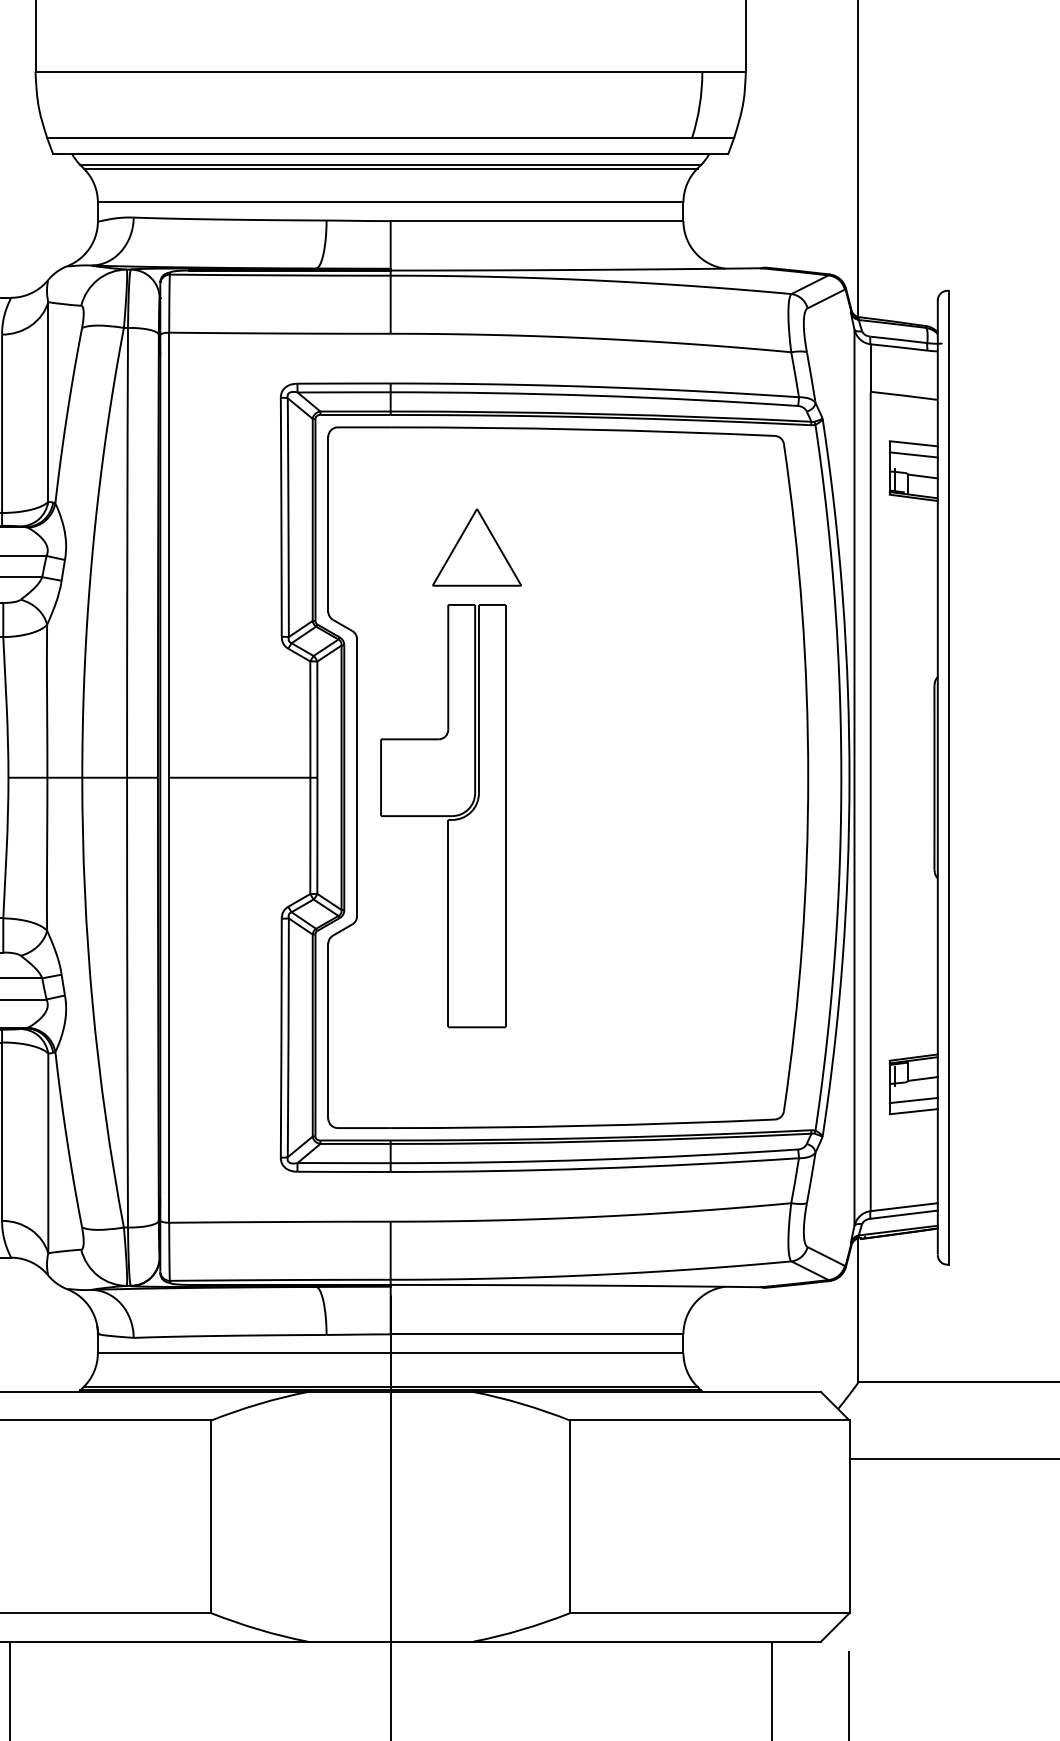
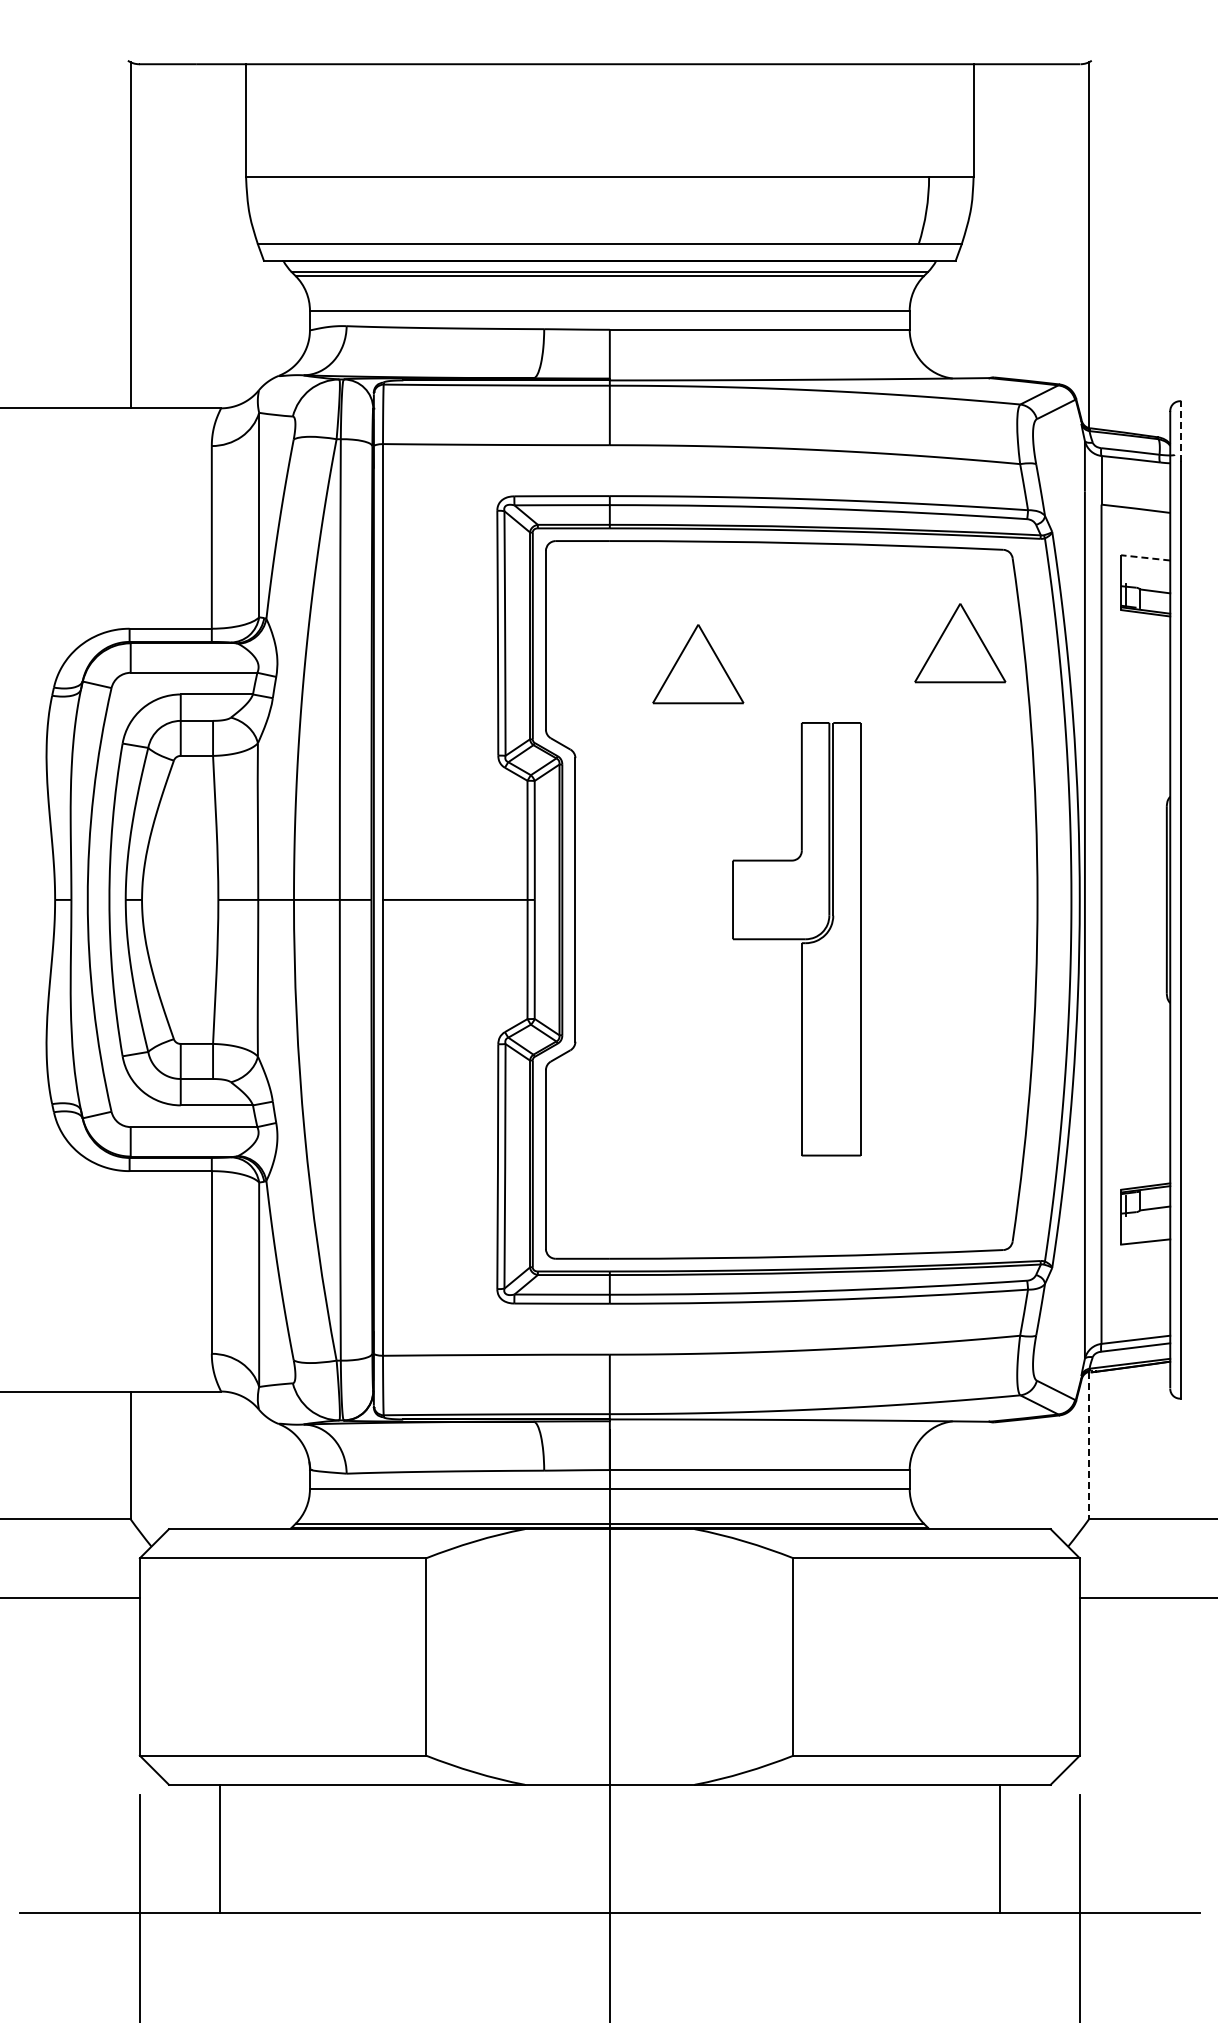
line: (948, 320) -> (1181, 431), solid -> dashed
line: (913, 443) -> (1145, 557), solid -> dashed
line: (913, 454) -> (1145, 568), removed
part: (733, 527) -> (960, 643), added
part: (443, 816) -> (796, 939), moved
line: (913, 1100) -> (1145, 1230), removed
line: (857, 1310) -> (1088, 1445), solid -> dashed

